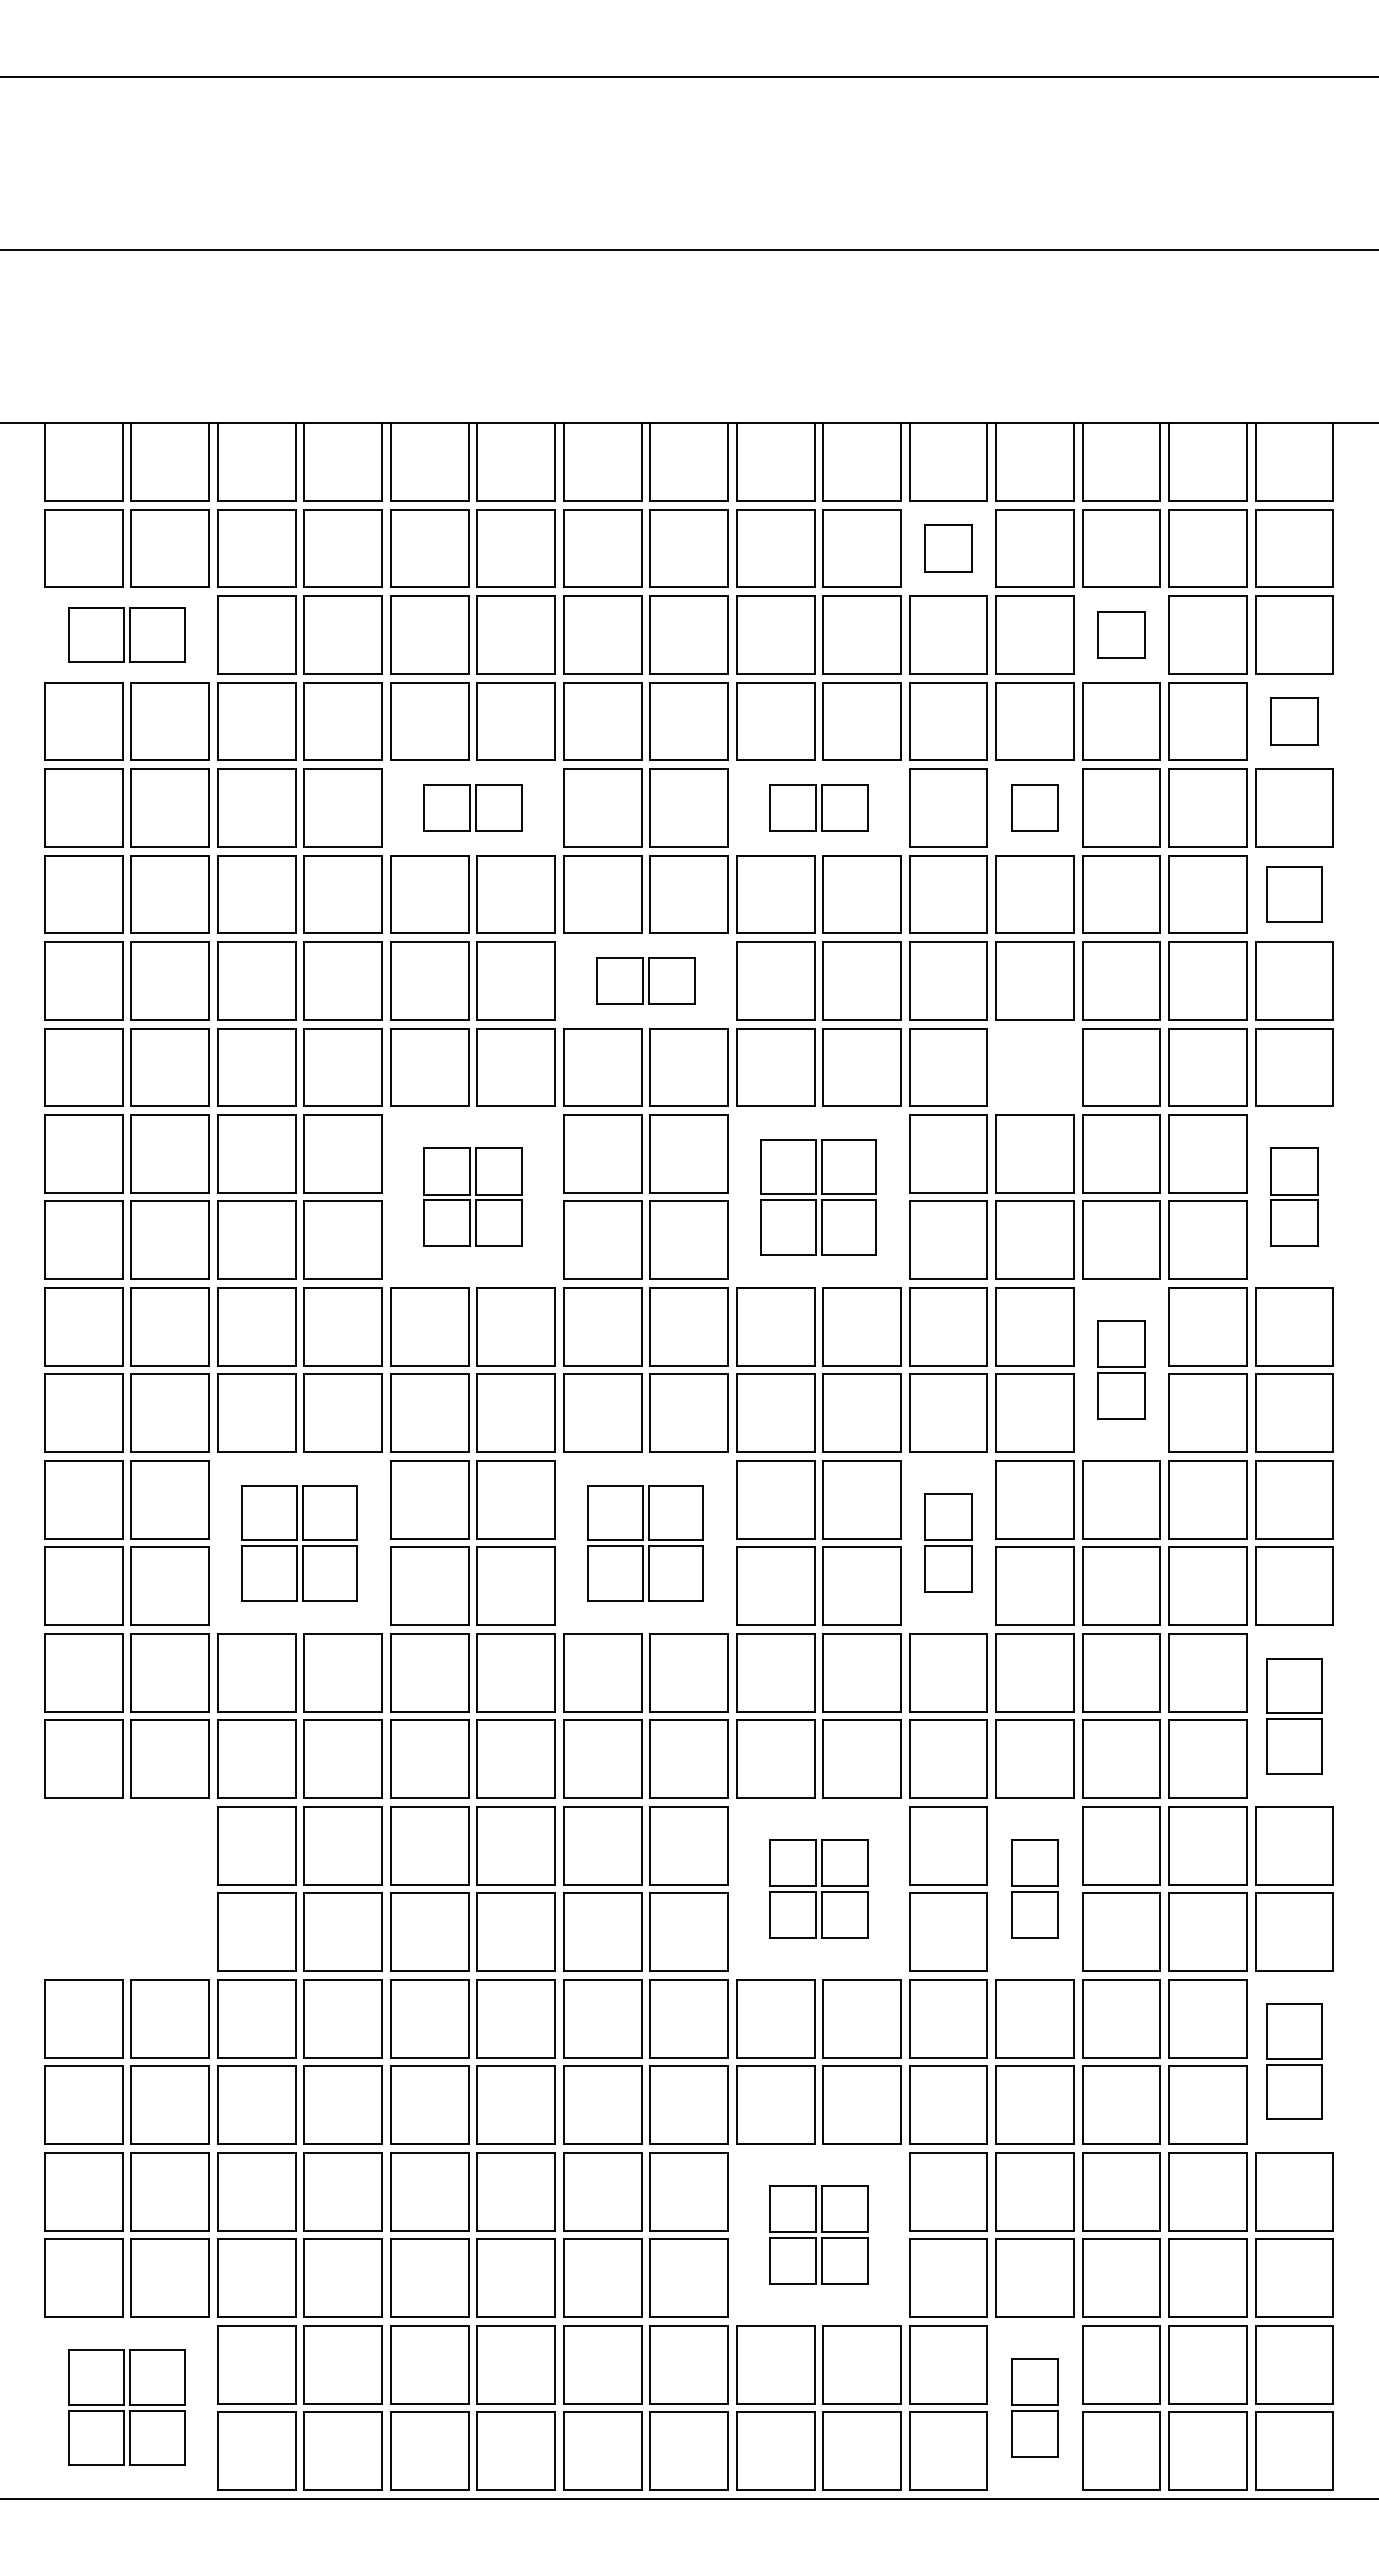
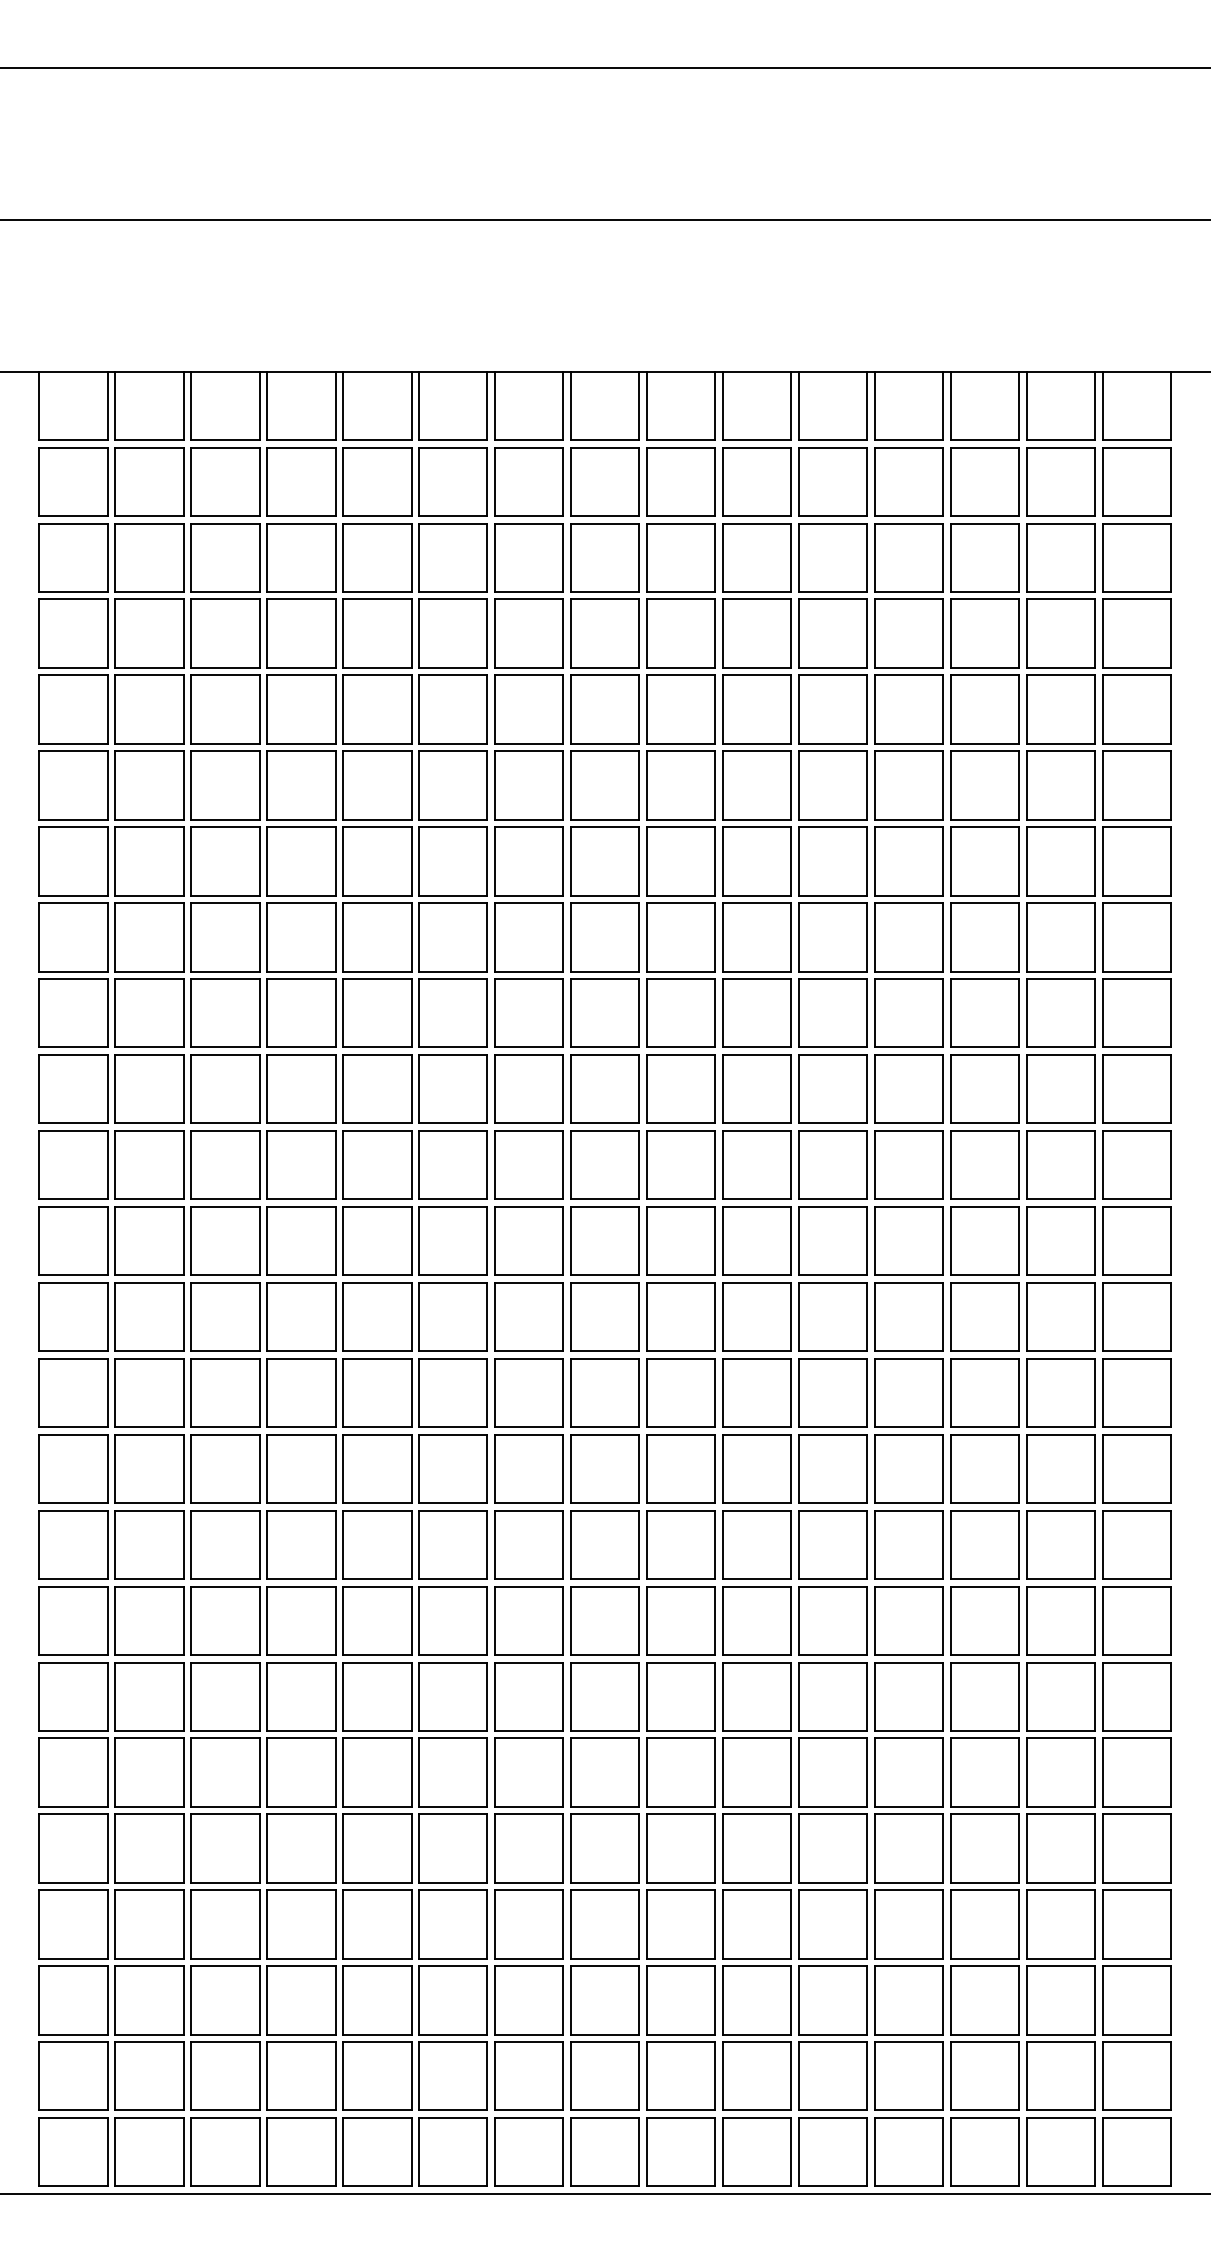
part: (948, 548) -> (832, 481), size x1.67
part: (126, 634) -> (111, 557), size x1.43
part: (1121, 634) -> (984, 557), size x1.67
part: (1294, 721) -> (1136, 633), size x1.67
part: (472, 807) -> (414, 709), size x1.67
part: (818, 807) -> (718, 709), size x1.67
part: (1034, 807) -> (908, 709), size x1.67
part: (1294, 894) -> (1136, 785), size x1.43
part: (645, 980) -> (566, 861), size x1.67
part: (1034, 1067) -> (908, 937), added
part: (472, 1196) -> (414, 1050), size x1.67
part: (818, 1196) -> (718, 1050), size x1.43
part: (1294, 1196) -> (1136, 1050), size x1.67
part: (1121, 1369) -> (984, 1202), size x1.67
part: (299, 1542) -> (263, 1354), size x1.43
part: (645, 1542) -> (566, 1354), size x1.43
part: (948, 1542) -> (832, 1354), size x1.67
part: (1294, 1715) -> (1136, 1506), size x1.43
part: (126, 1888) -> (111, 1658), added
part: (818, 1888) -> (718, 1658), size x1.67
part: (1034, 1888) -> (908, 1658), size x1.67
part: (1294, 2061) -> (1136, 1810), size x1.43
part: (818, 2234) -> (718, 1962), size x1.67
part: (126, 2407) -> (111, 2113), size x1.43
part: (1034, 2407) -> (908, 2113), size x1.67

